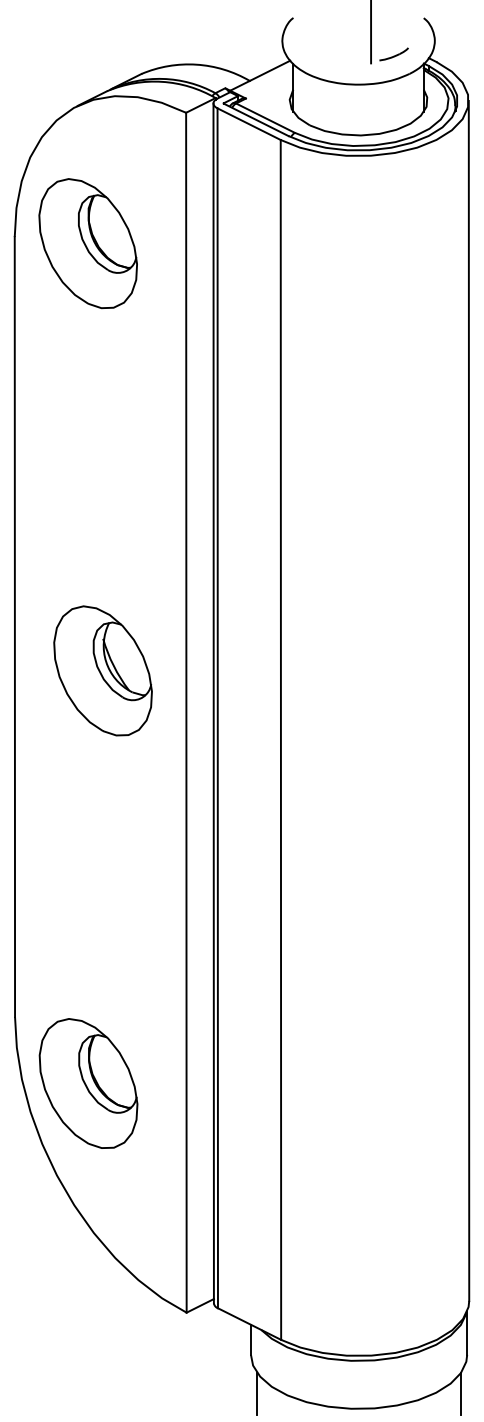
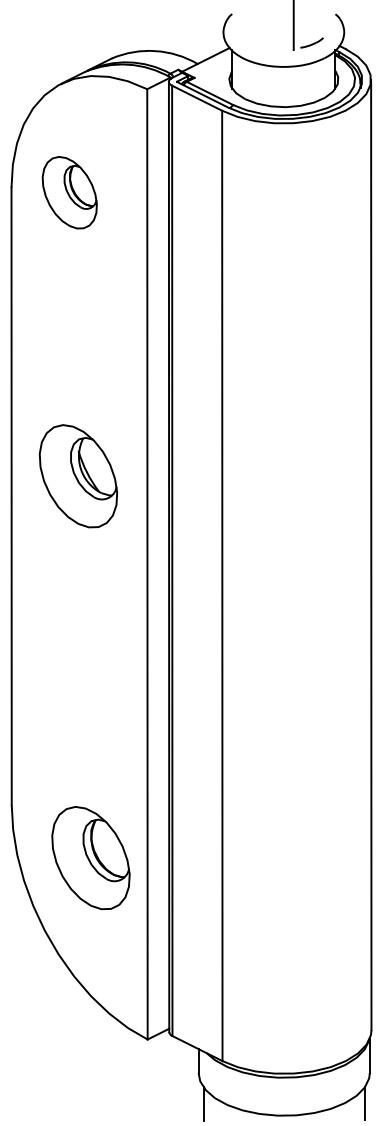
part: (87, 243) -> (69, 192), size x0.7
part: (103, 671) -> (78, 476), moved
part: (87, 1084) -> (90, 858), moved

